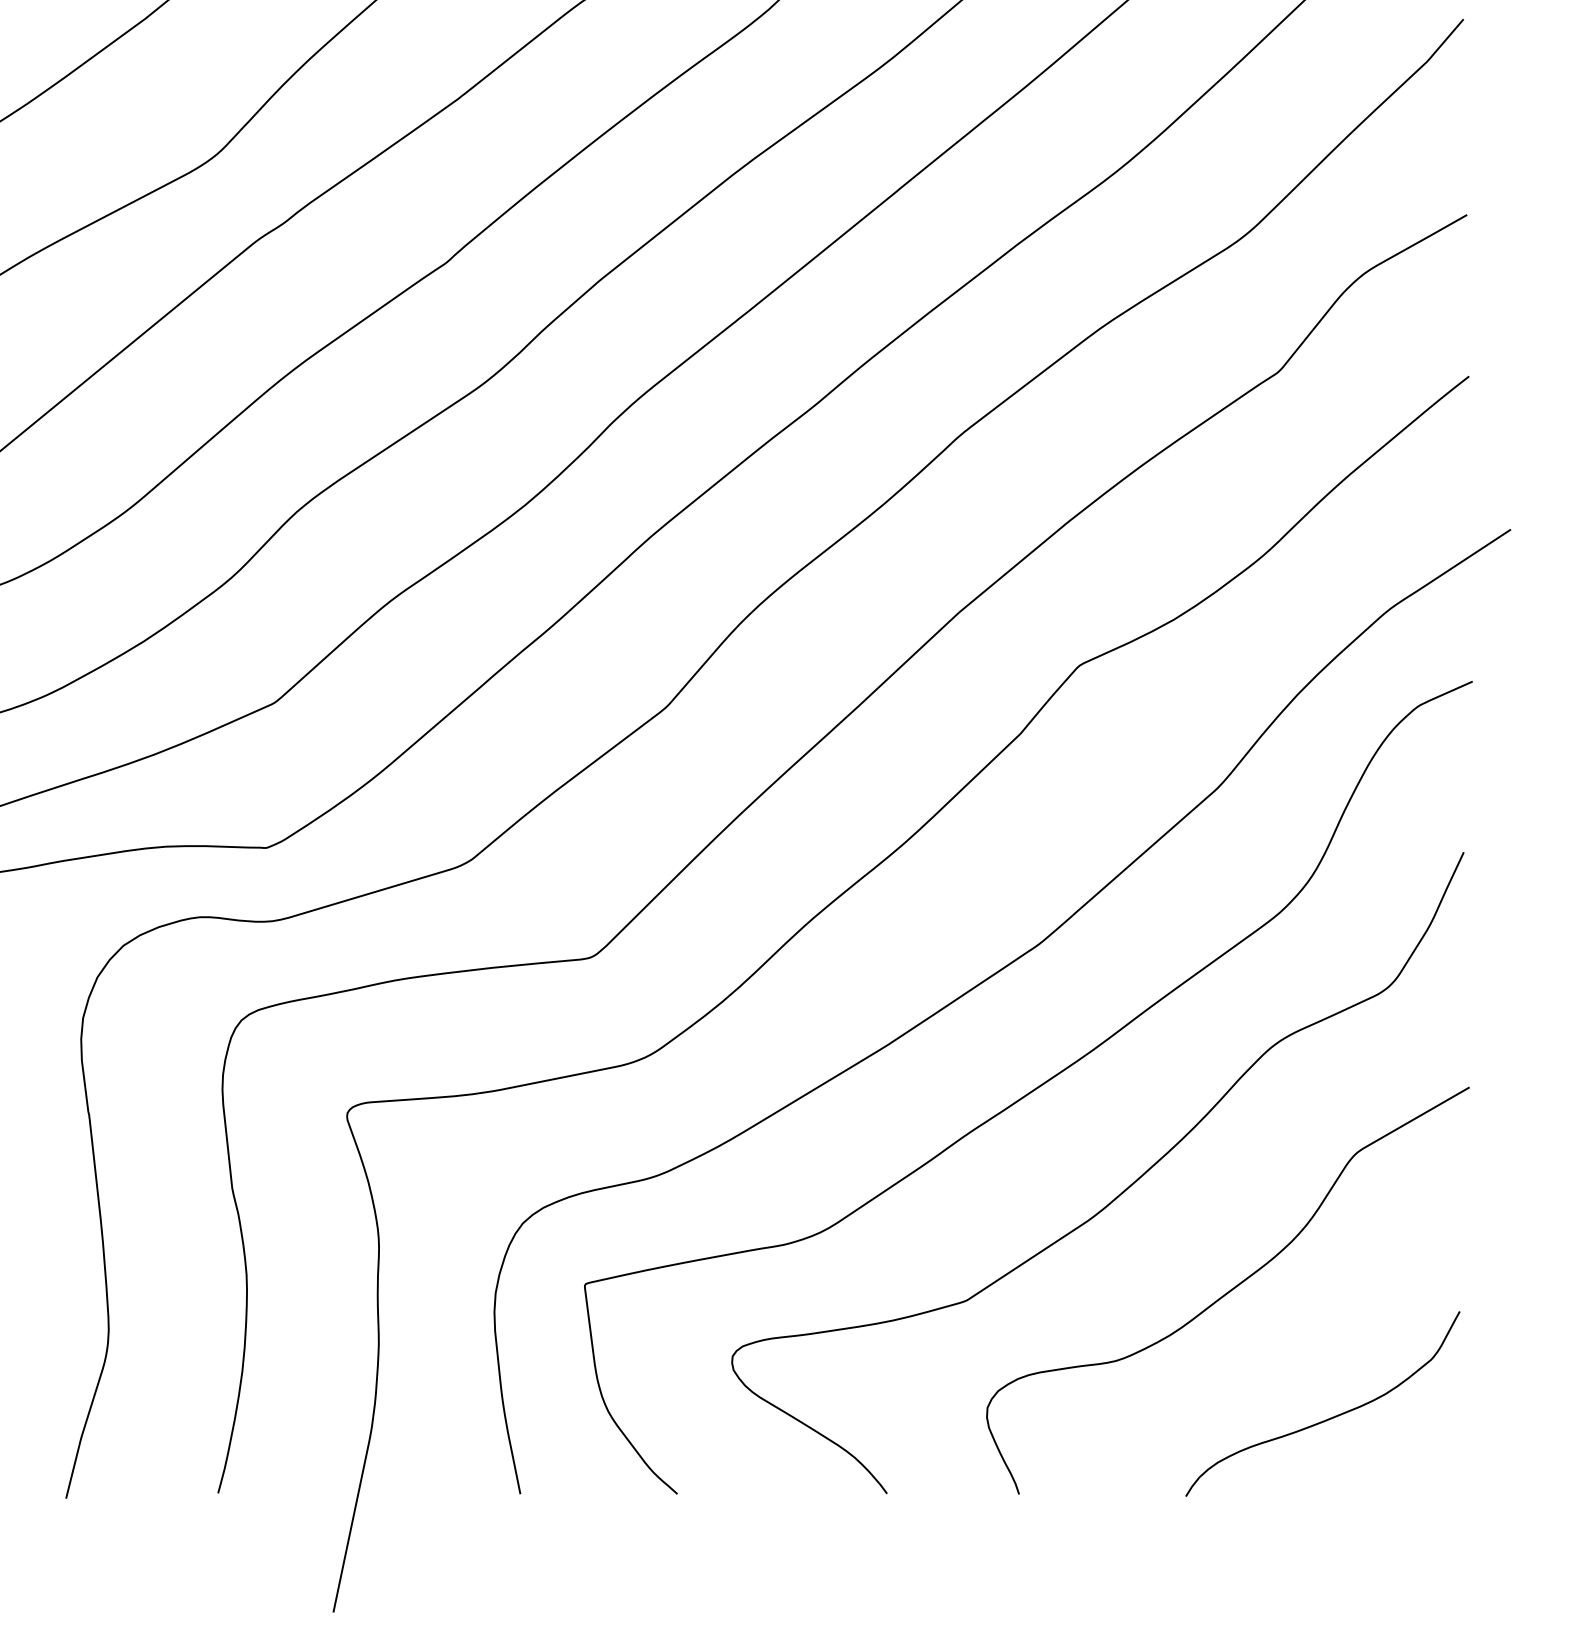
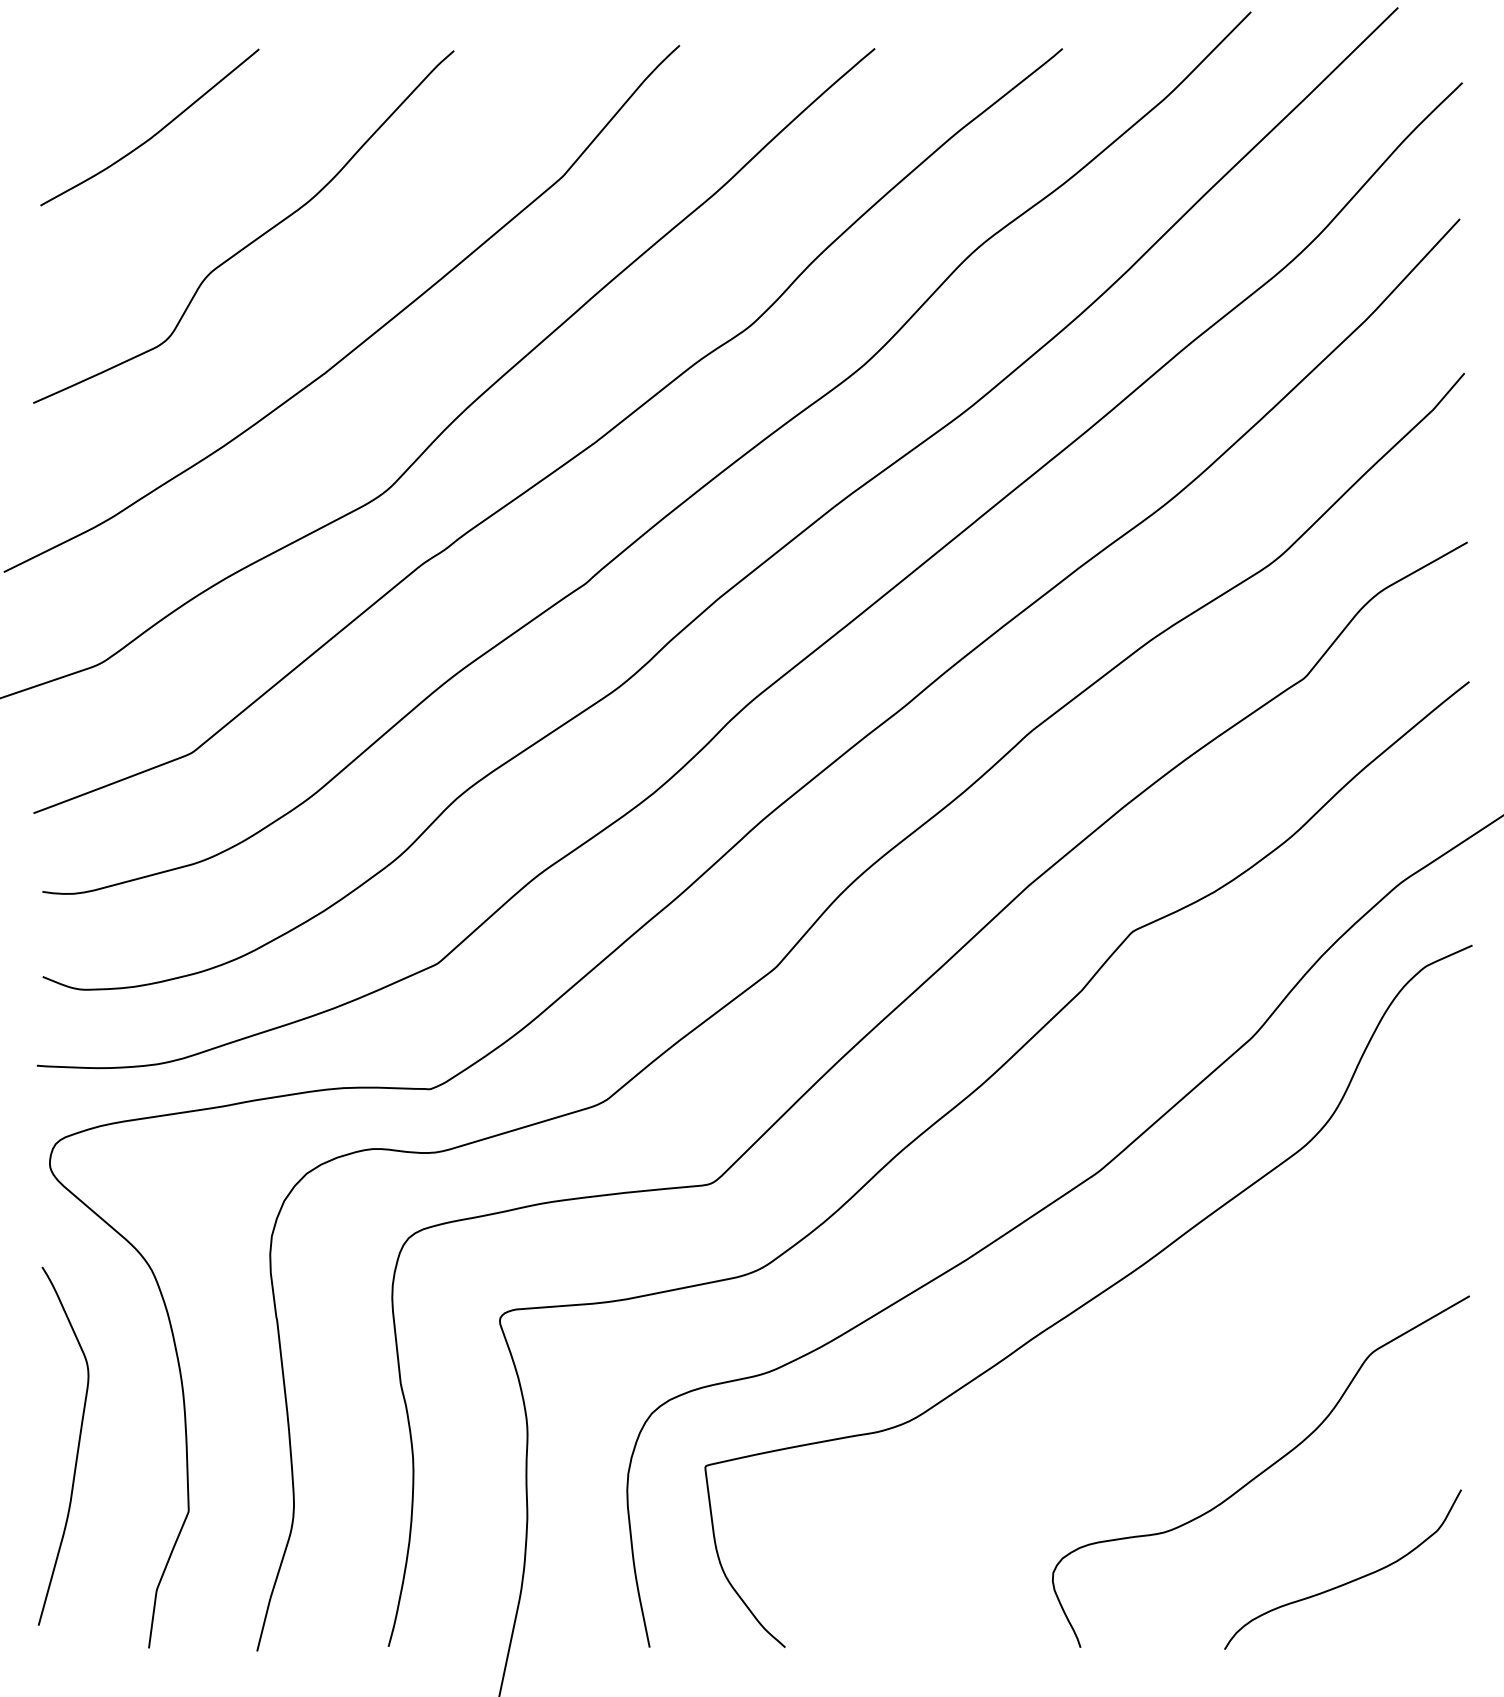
curve: (1118, 1194) -> (1166, 1388), removed

